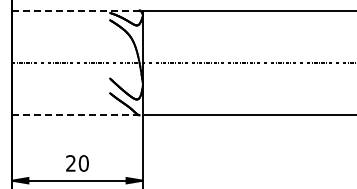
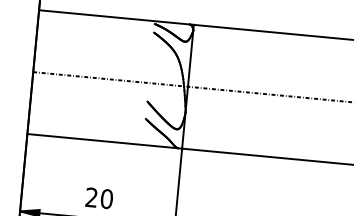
line: (77, 10) -> (116, 17), dashed -> solid
line: (77, 115) -> (104, 141), dashed -> solid

